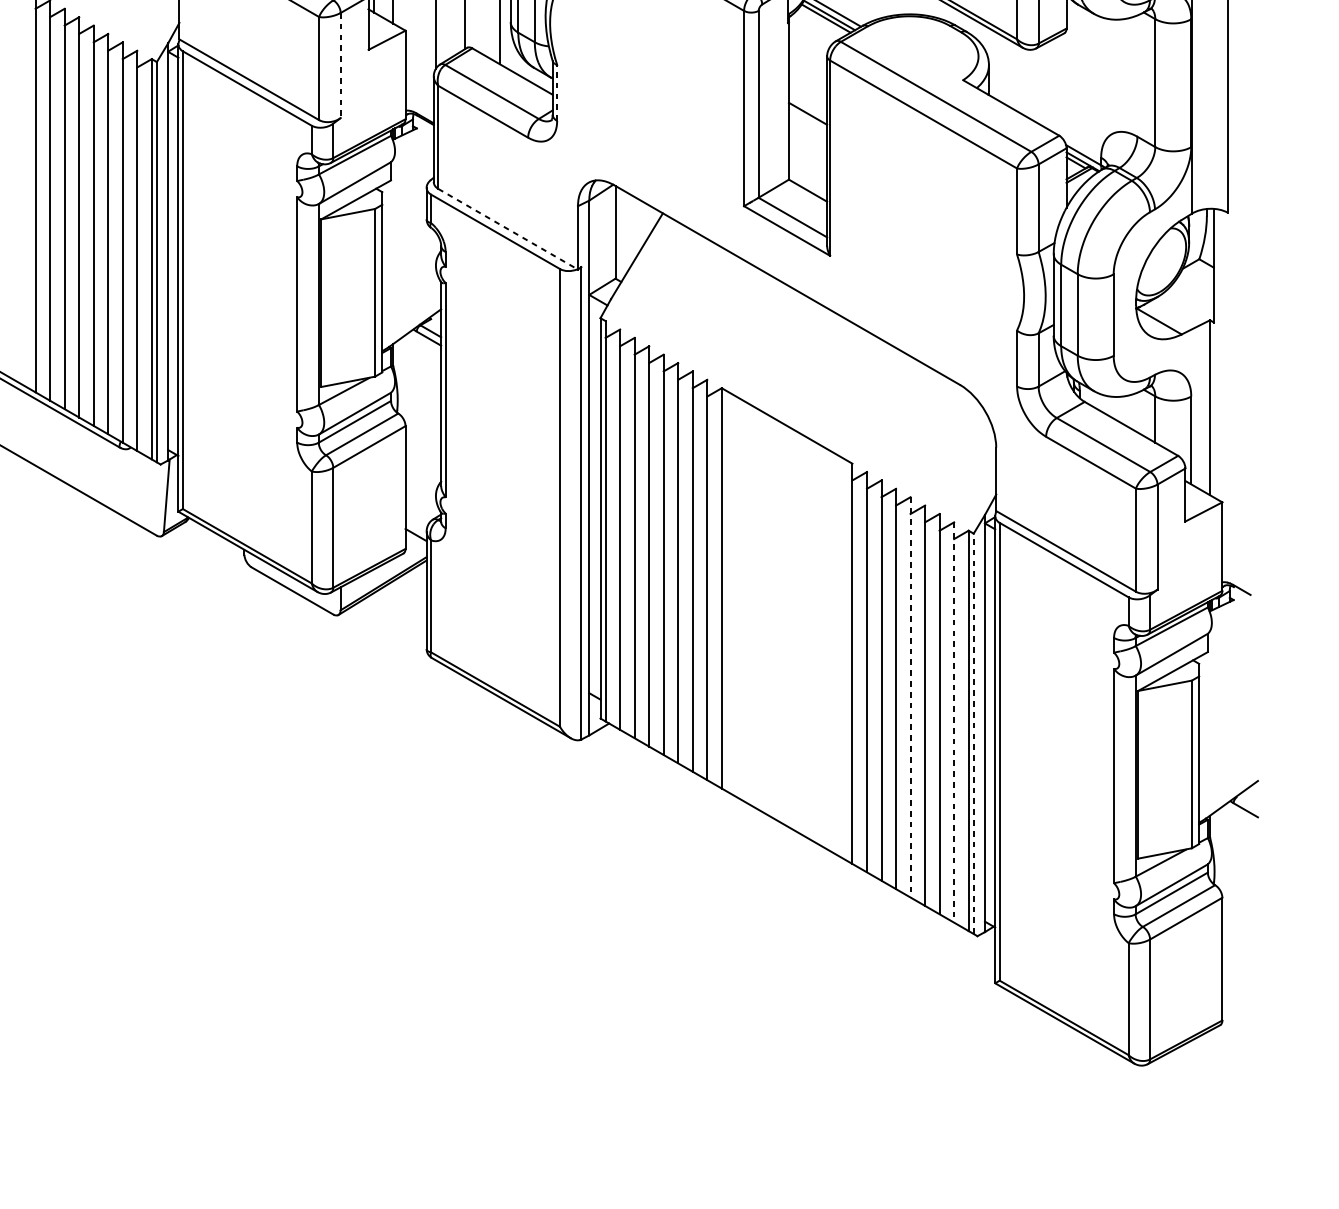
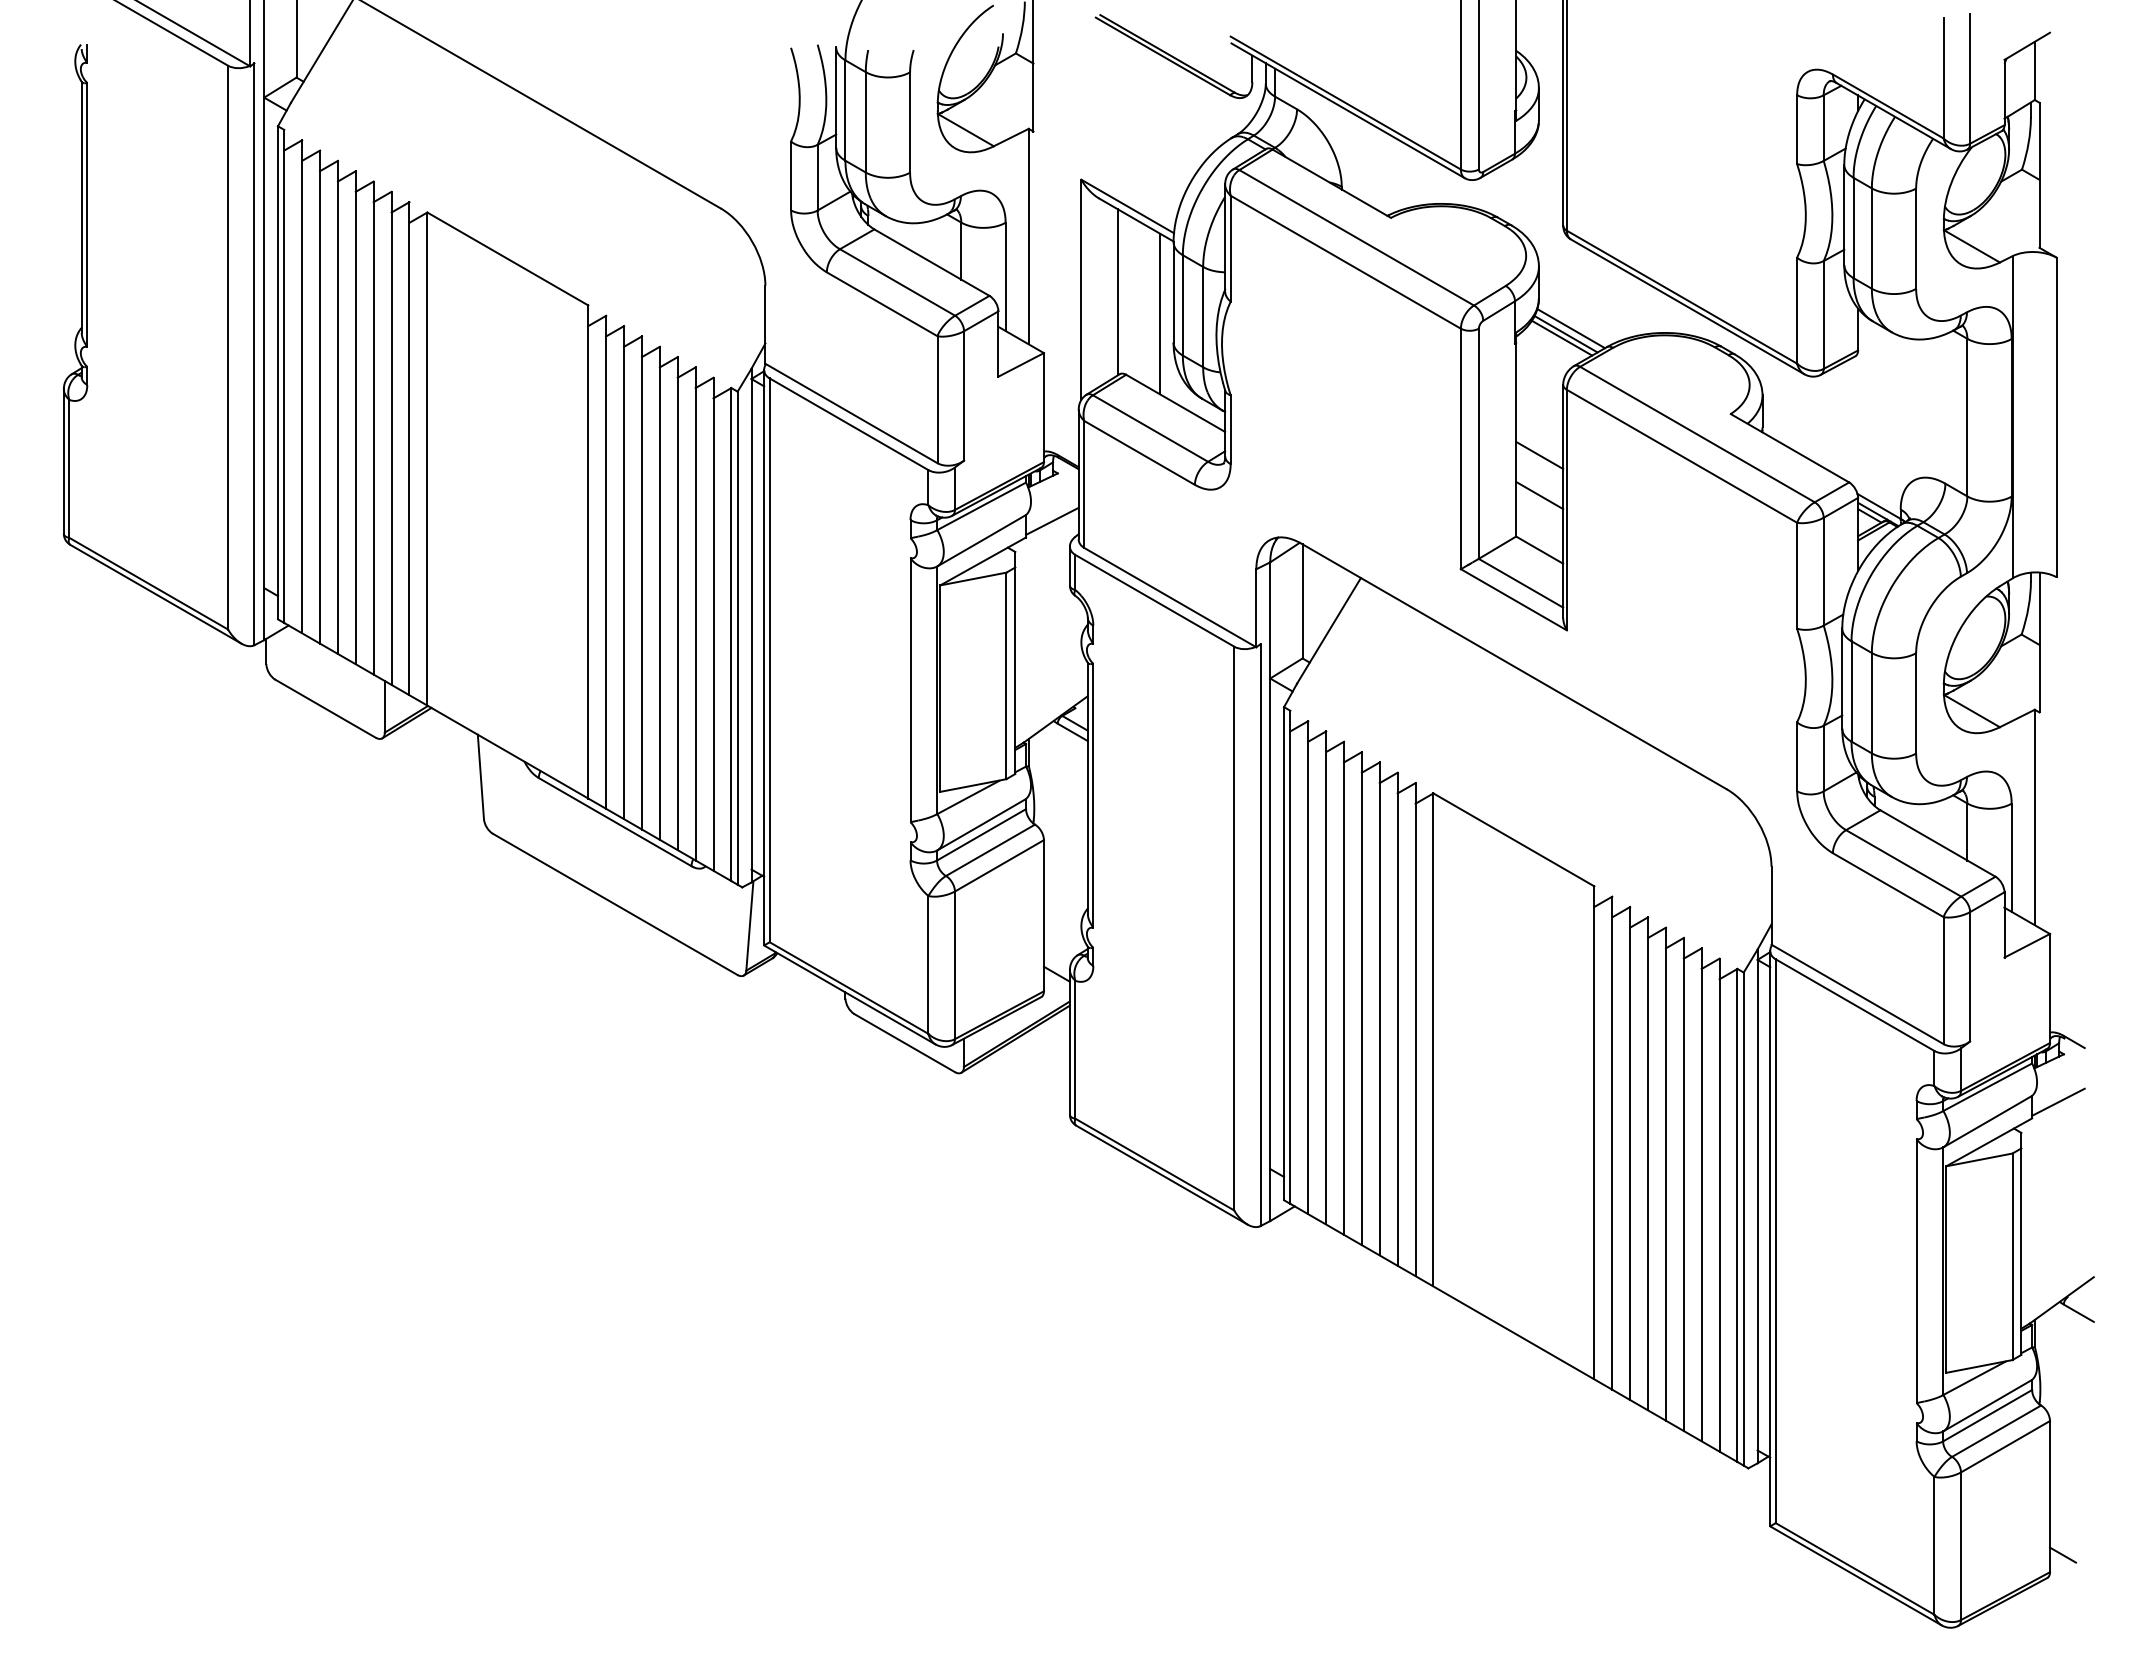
line: (341, 65) -> (964, 395), dashed -> solid
line: (557, 92) -> (1230, 429), dashed -> solid
line: (807, 146) -> (1539, 495), added
line: (412, 166) -> (1052, 520), added
line: (508, 229) -> (1170, 597), dashed -> solid
line: (1229, 638) -> (2058, 1101), added
line: (910, 697) -> (1665, 1174), dashed -> solid
line: (954, 722) -> (1719, 1205), dashed -> solid
line: (973, 734) -> (1743, 1219), dashed -> solid
line: (1232, 1006) -> (2062, 1554), added

